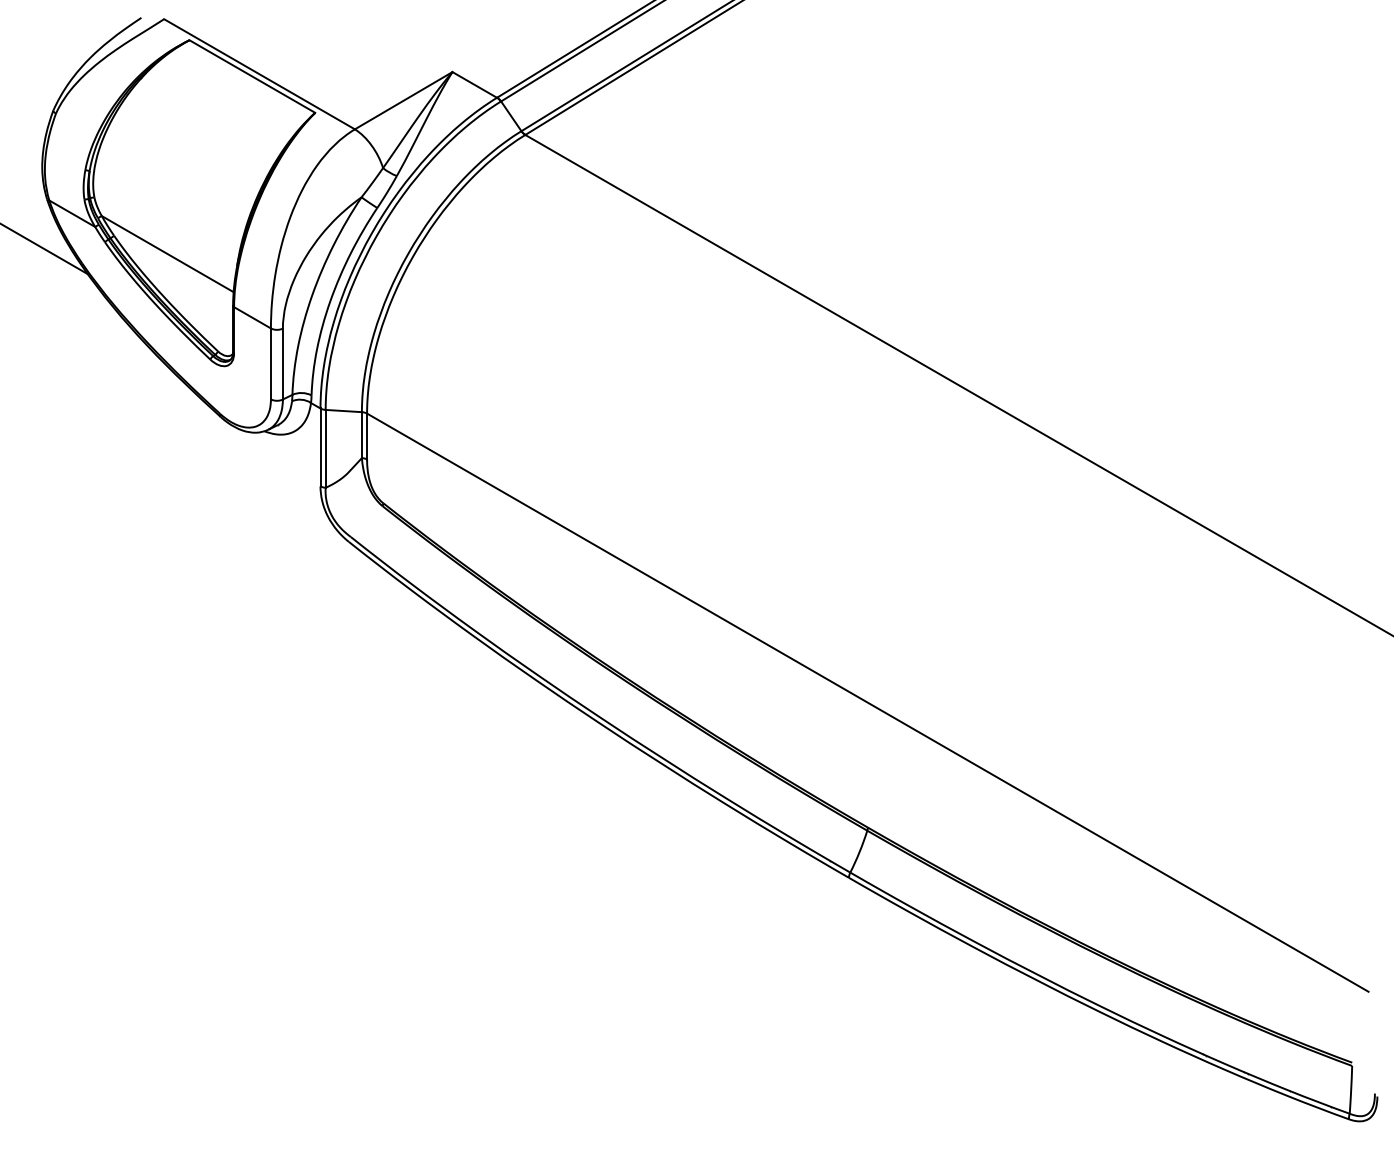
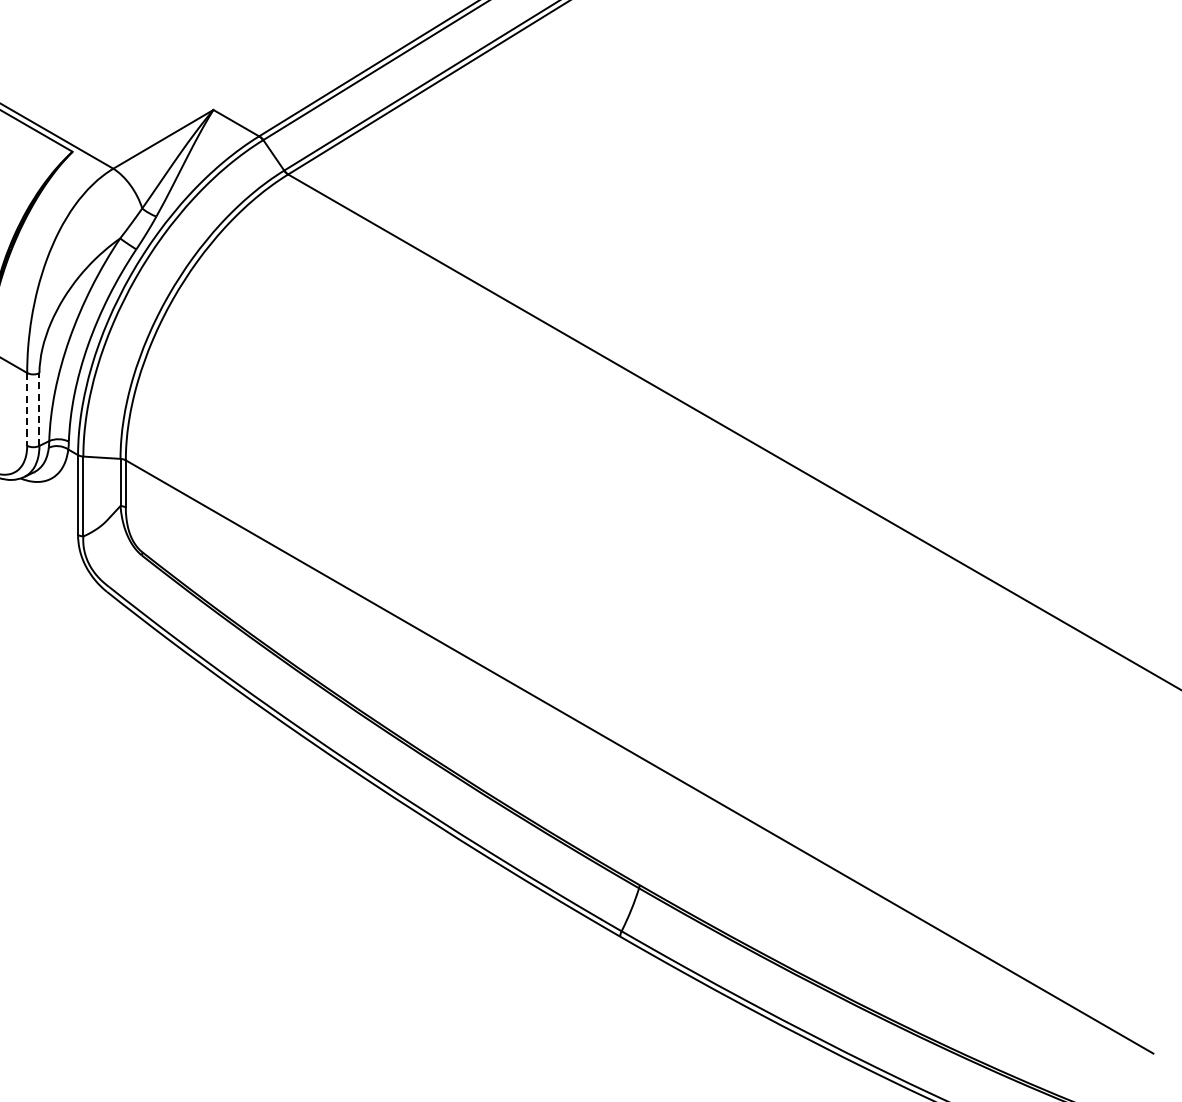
line: (282, 363) -> (39, 408), solid -> dashed
line: (270, 364) -> (26, 409), solid -> dashed

